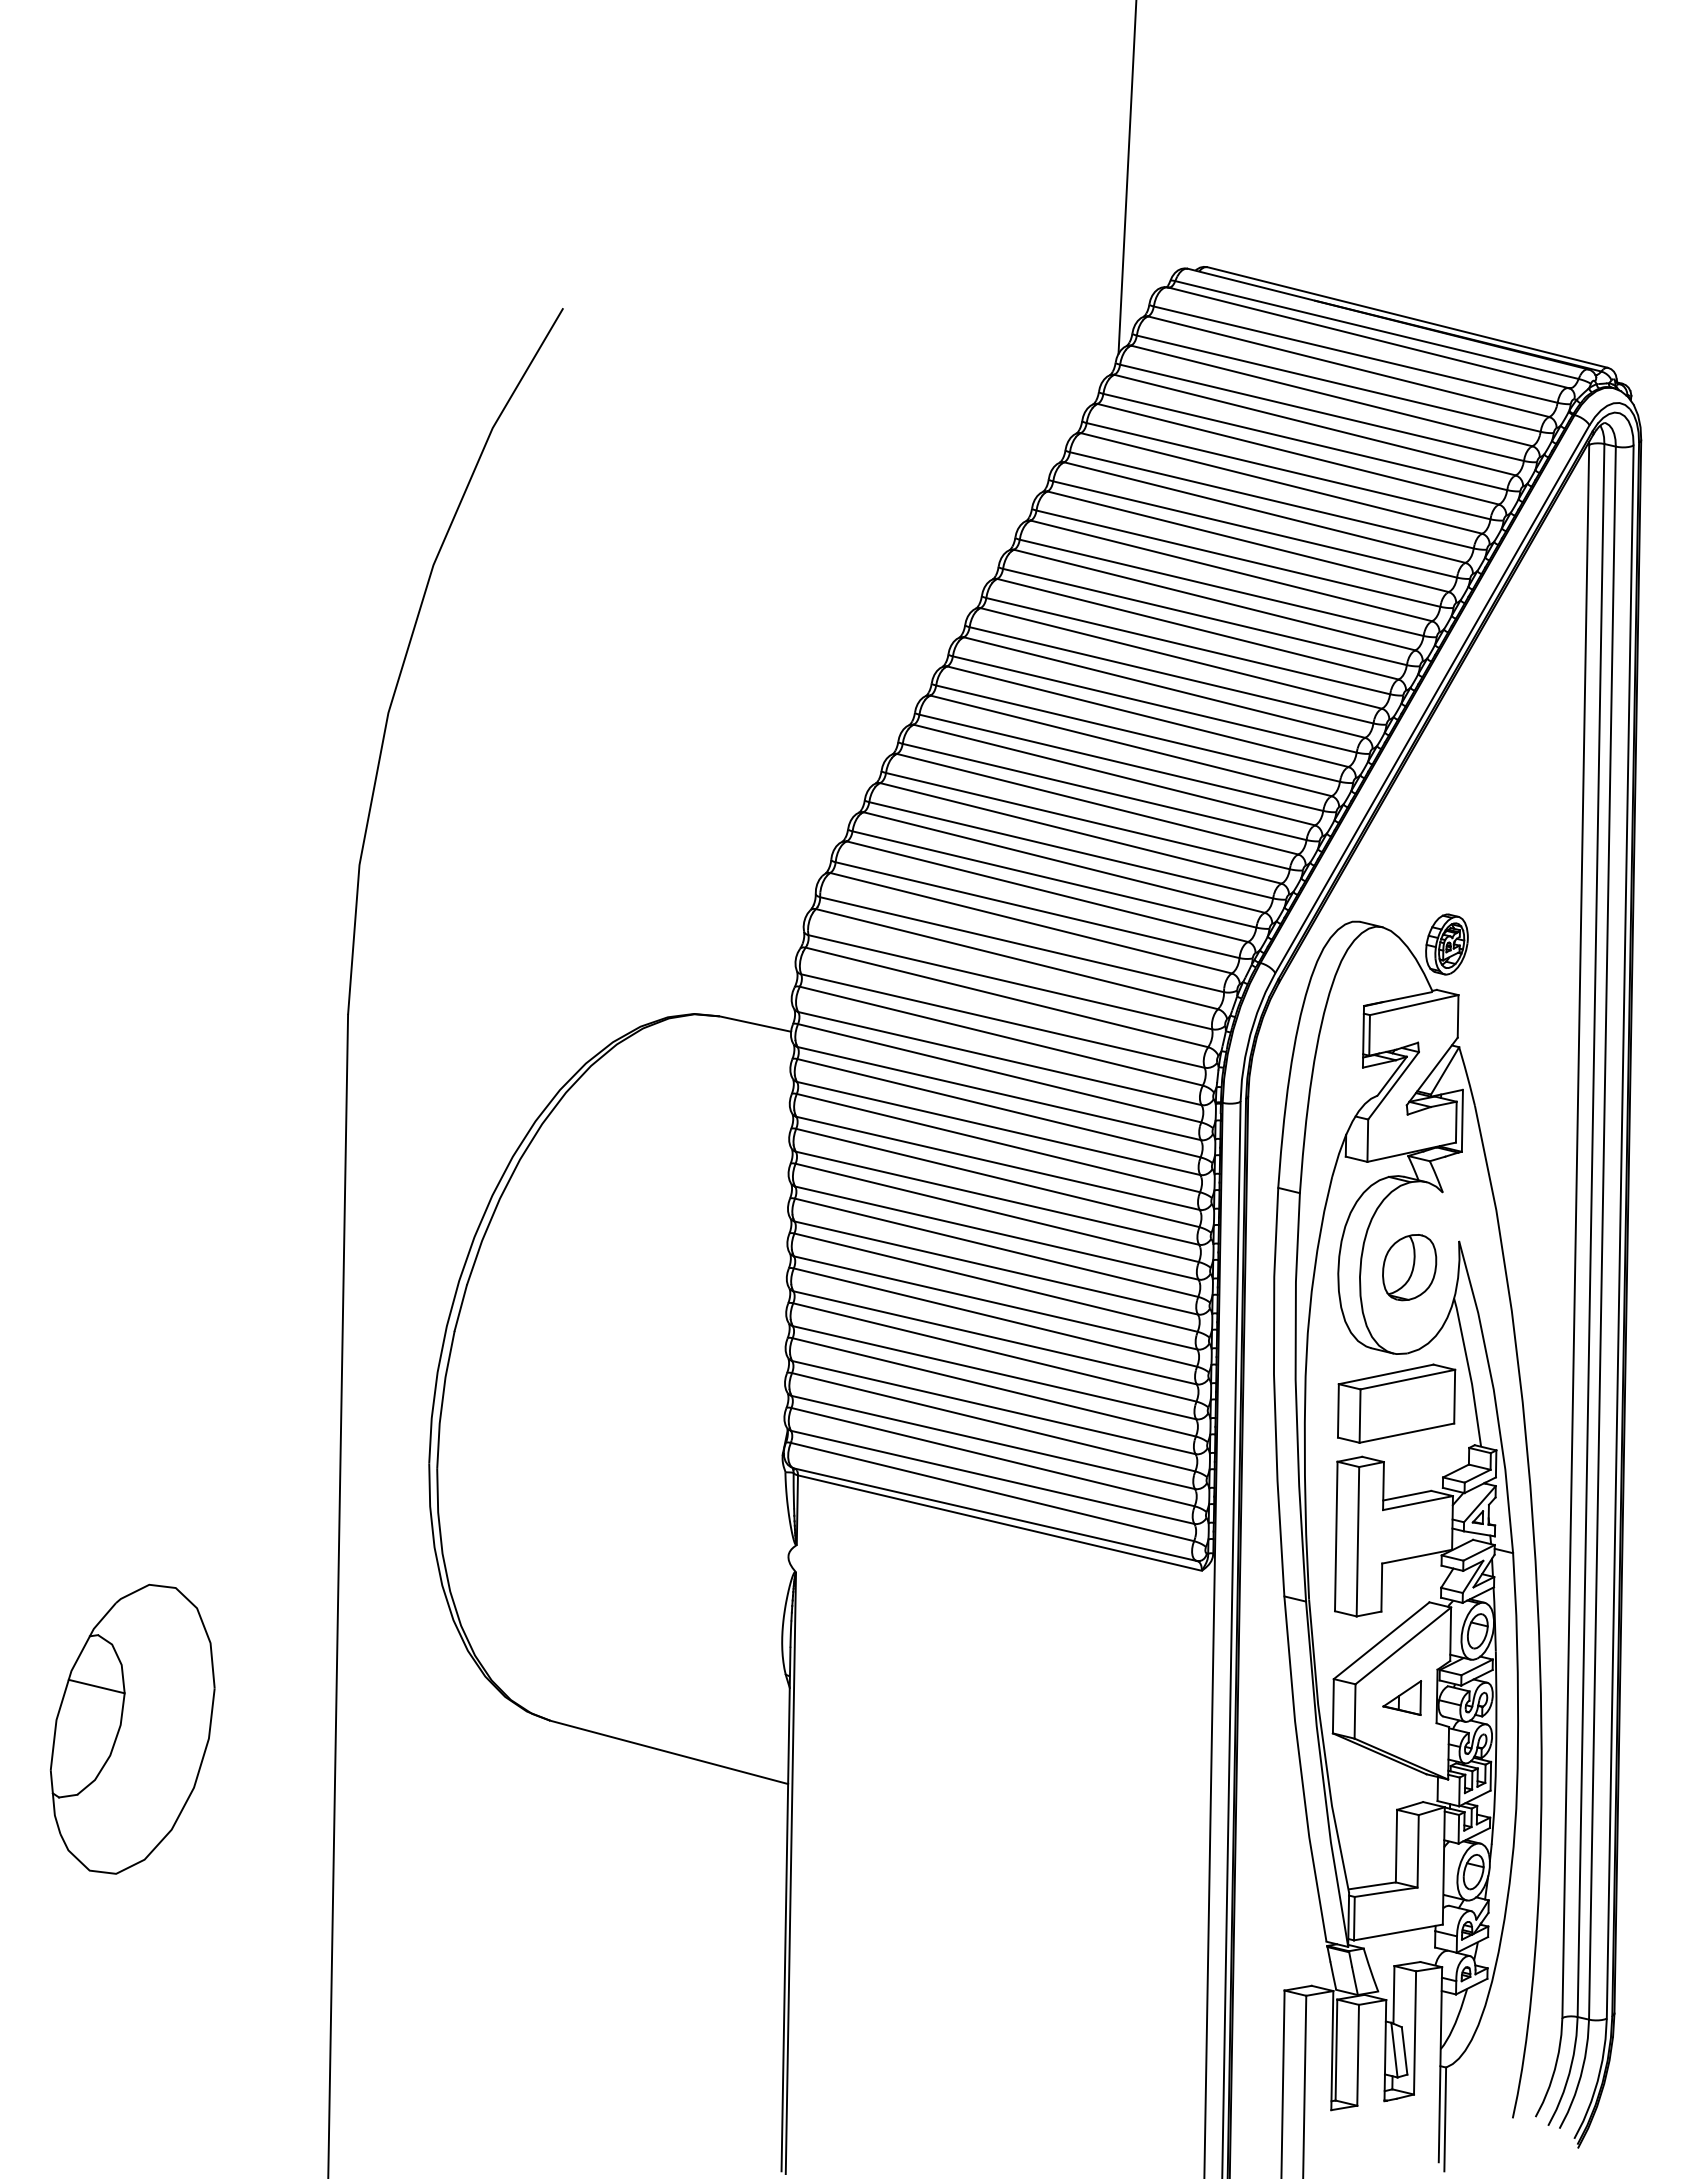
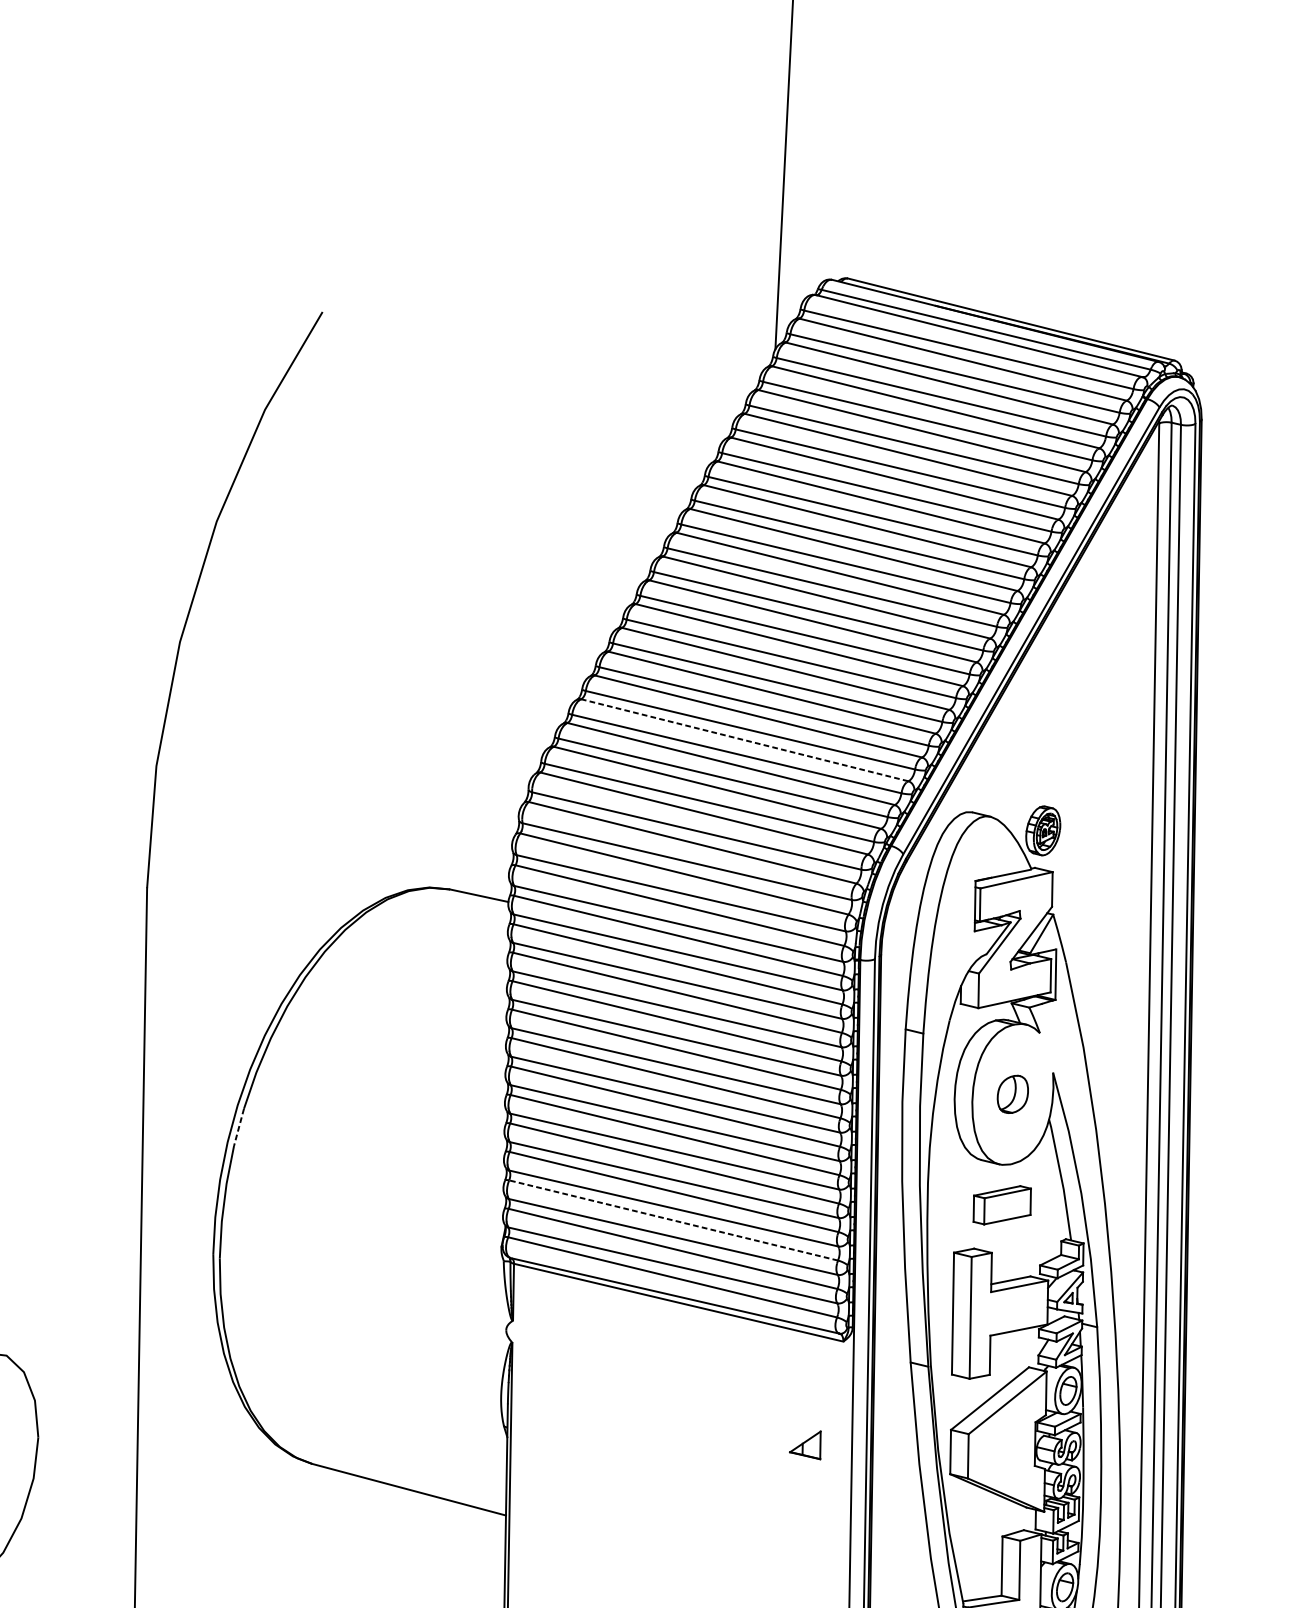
line: (1080, 833) -> (744, 740), solid -> dashed
part: (1409, 1267) -> (1012, 1094), size x0.7
line: (460, 1308) -> (238, 1127), solid -> dashed
part: (1396, 1403) -> (1002, 1205), size x0.6
line: (993, 1422) -> (673, 1220), solid -> dashed
part: (1402, 1697) -> (805, 1444), moved

